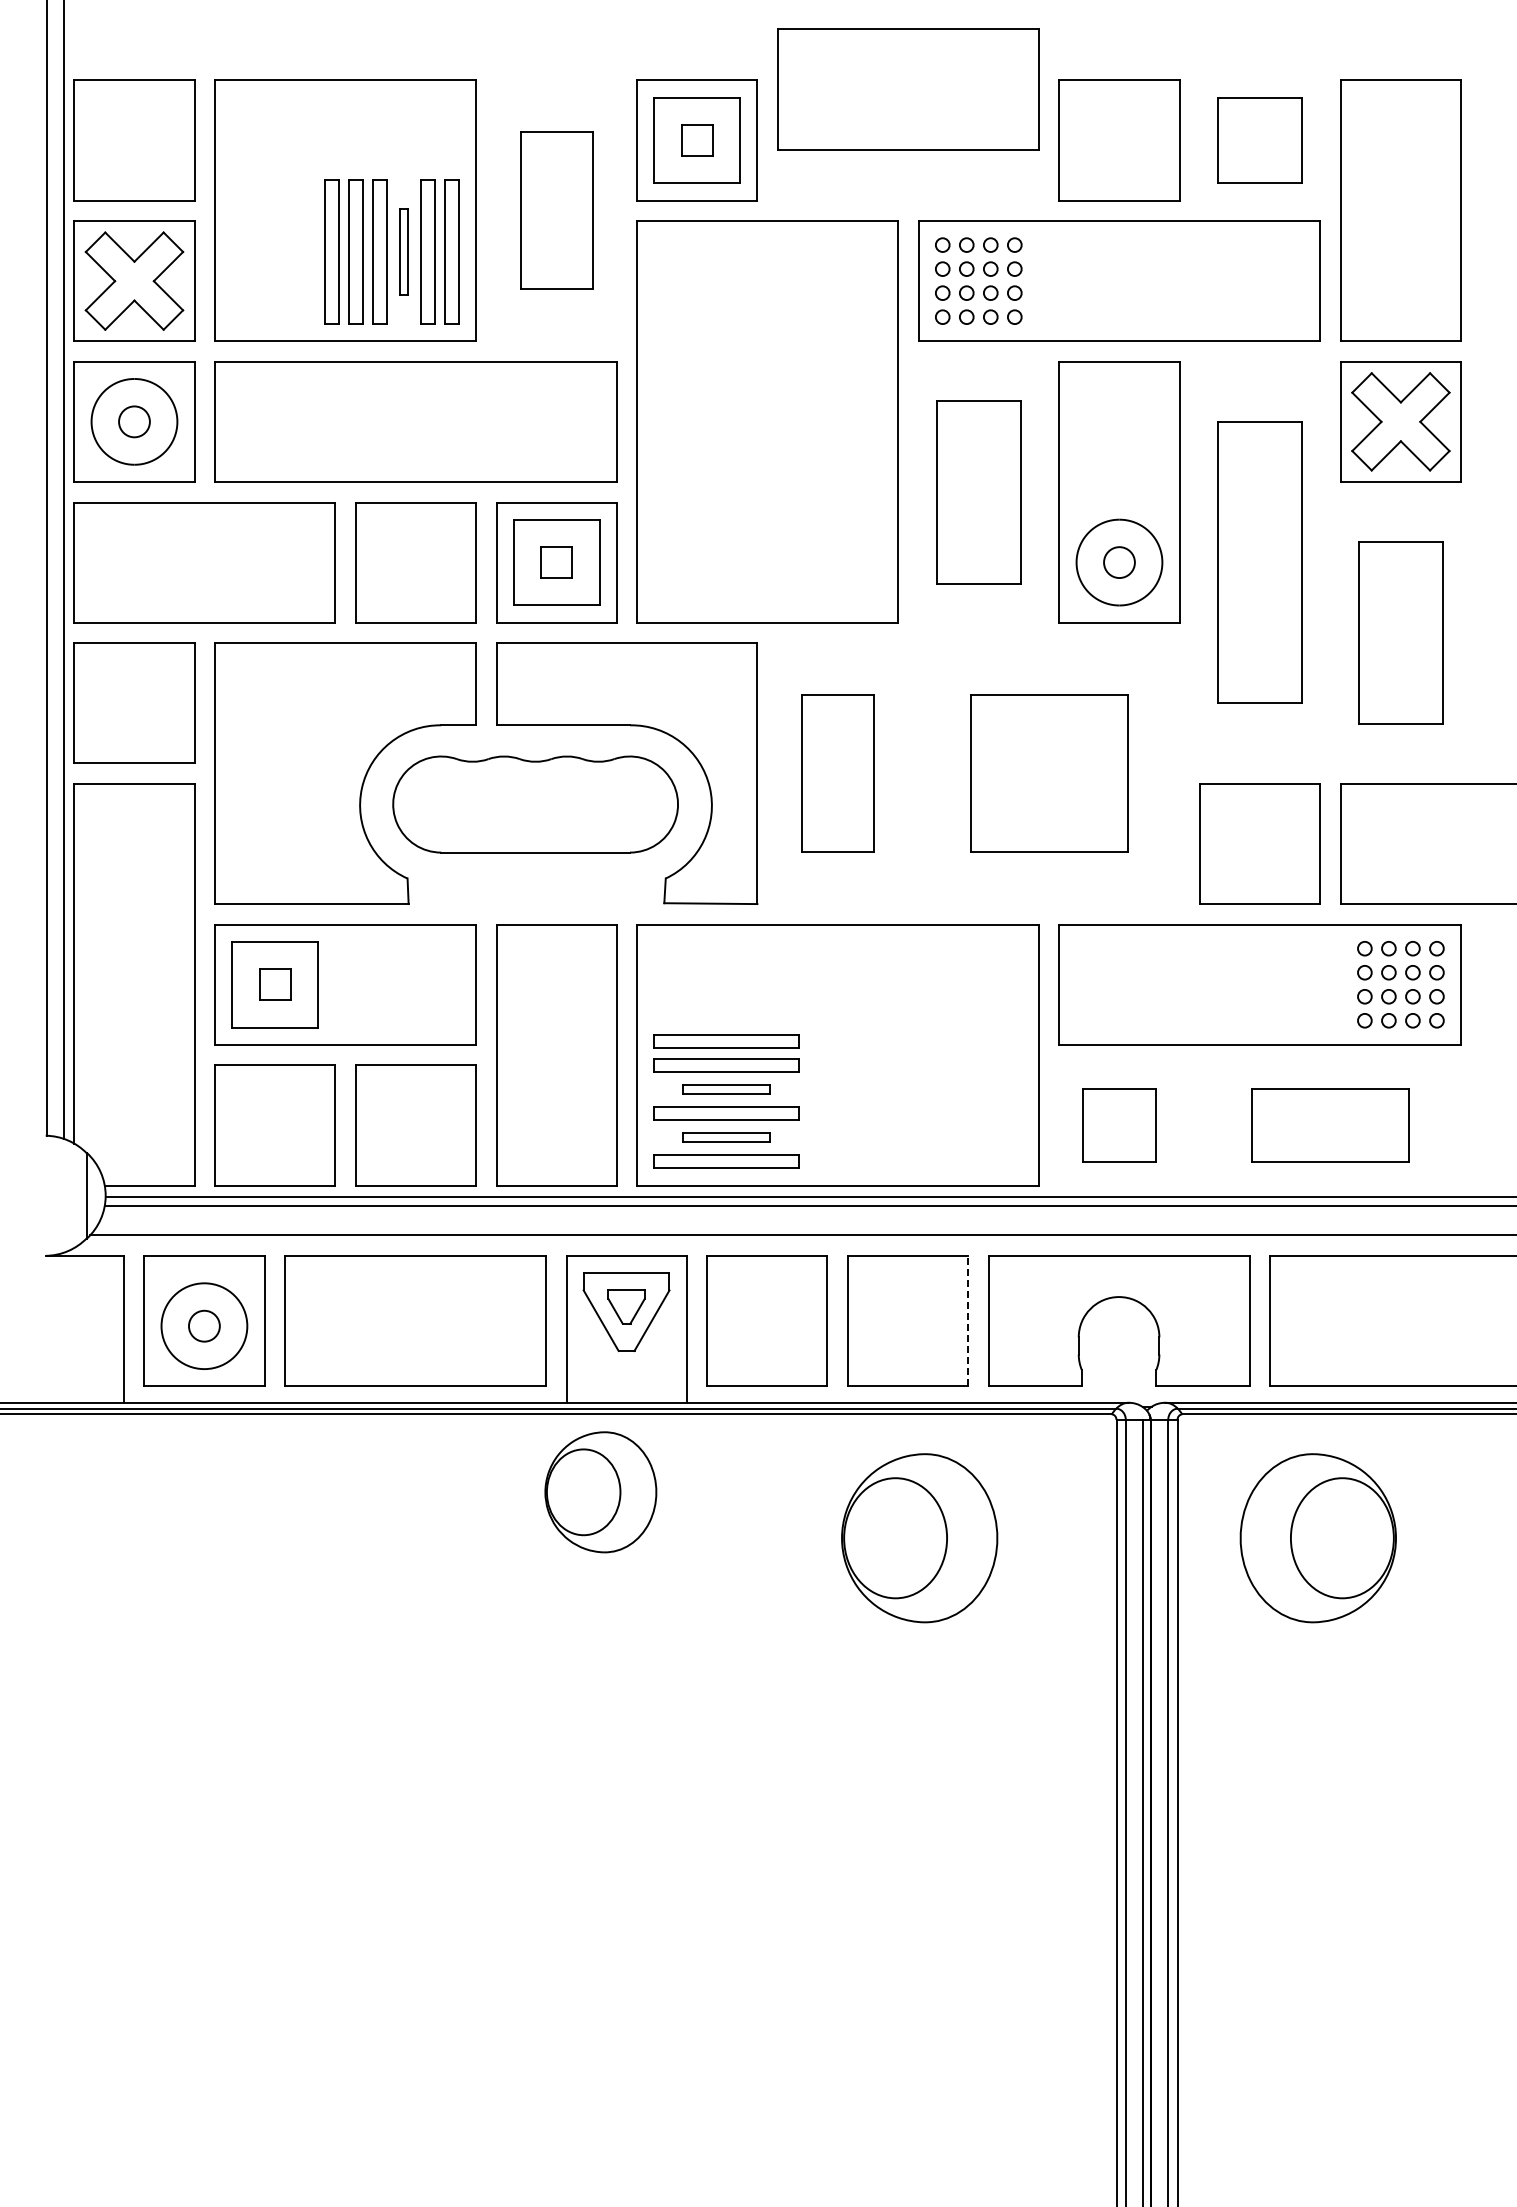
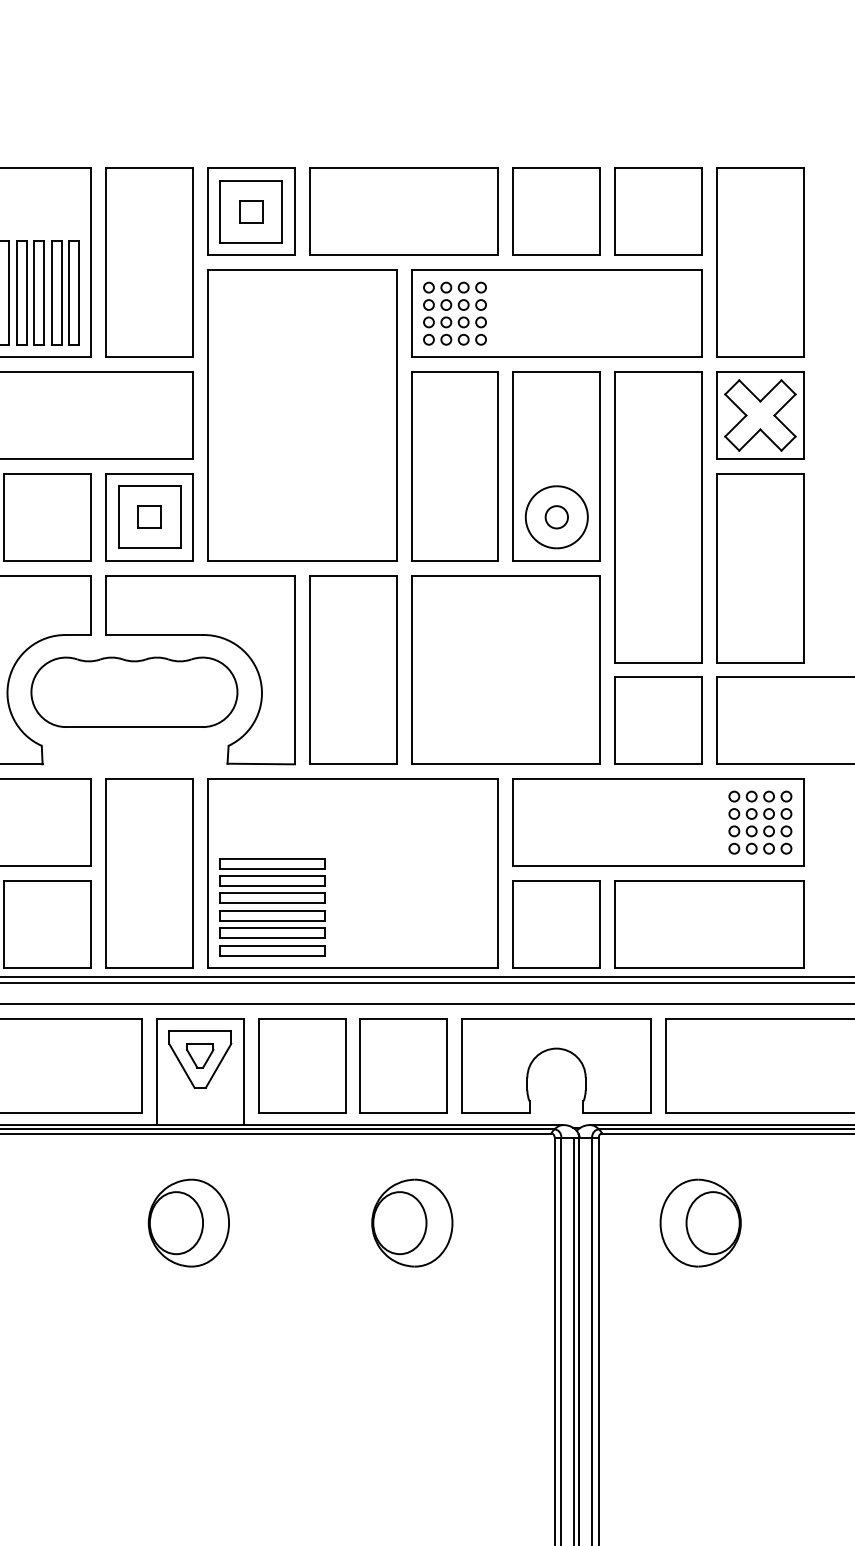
part: (908, 89) -> (404, 211), moved
part: (1259, 140) -> (658, 211), size x1.43
part: (556, 210) -> (149, 262), size x1.67
part: (403, 251) -> (38, 292), size x1.67
part: (978, 492) -> (454, 466), size x1.43
part: (1259, 562) -> (658, 517), size x1.43
part: (1400, 632) -> (760, 567), size x1.43
part: (837, 773) -> (352, 669), size x1.67
part: (1049, 773) -> (506, 669), size x1.67
part: (726, 1089) -> (272, 898), size x1.67
part: (1119, 1125) -> (556, 924), size x1.67
part: (1330, 1125) -> (709, 924), size x1.67
part: (726, 1137) -> (272, 933), size x1.67
line: (968, 1320) -> (447, 1065), dashed -> solid
part: (600, 1492) -> (188, 1223), moved
part: (919, 1538) -> (412, 1223), size x0.71
part: (1318, 1538) -> (700, 1223), size x0.71

